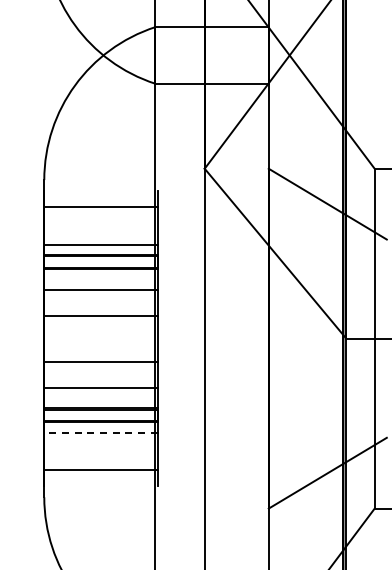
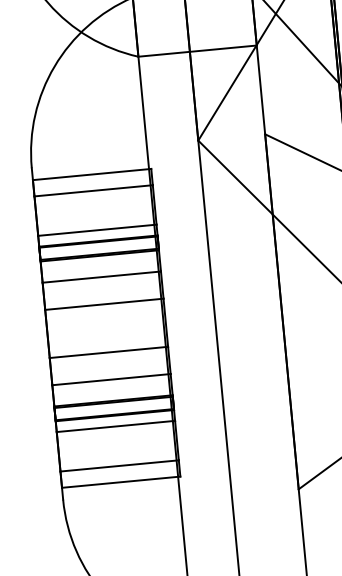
line: (100, 191) -> (91, 174), added
line: (100, 432) -> (115, 426), dashed -> solid
line: (100, 485) -> (120, 481), added

